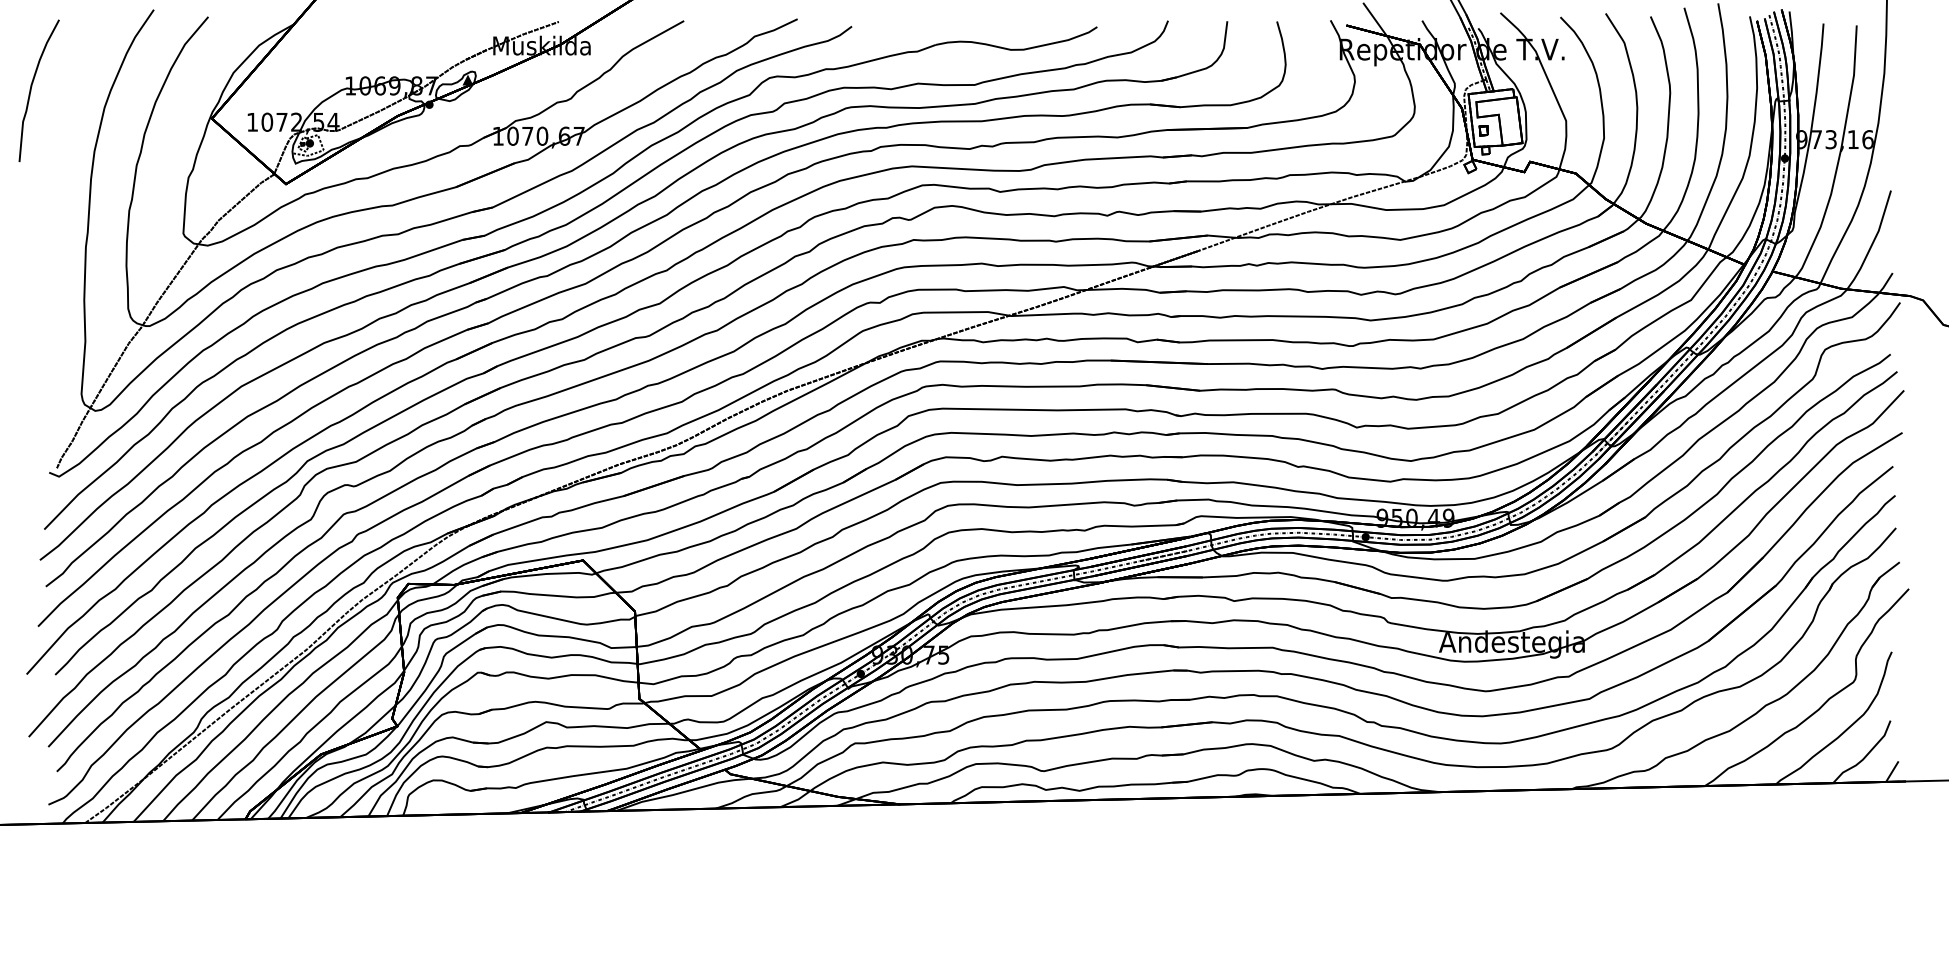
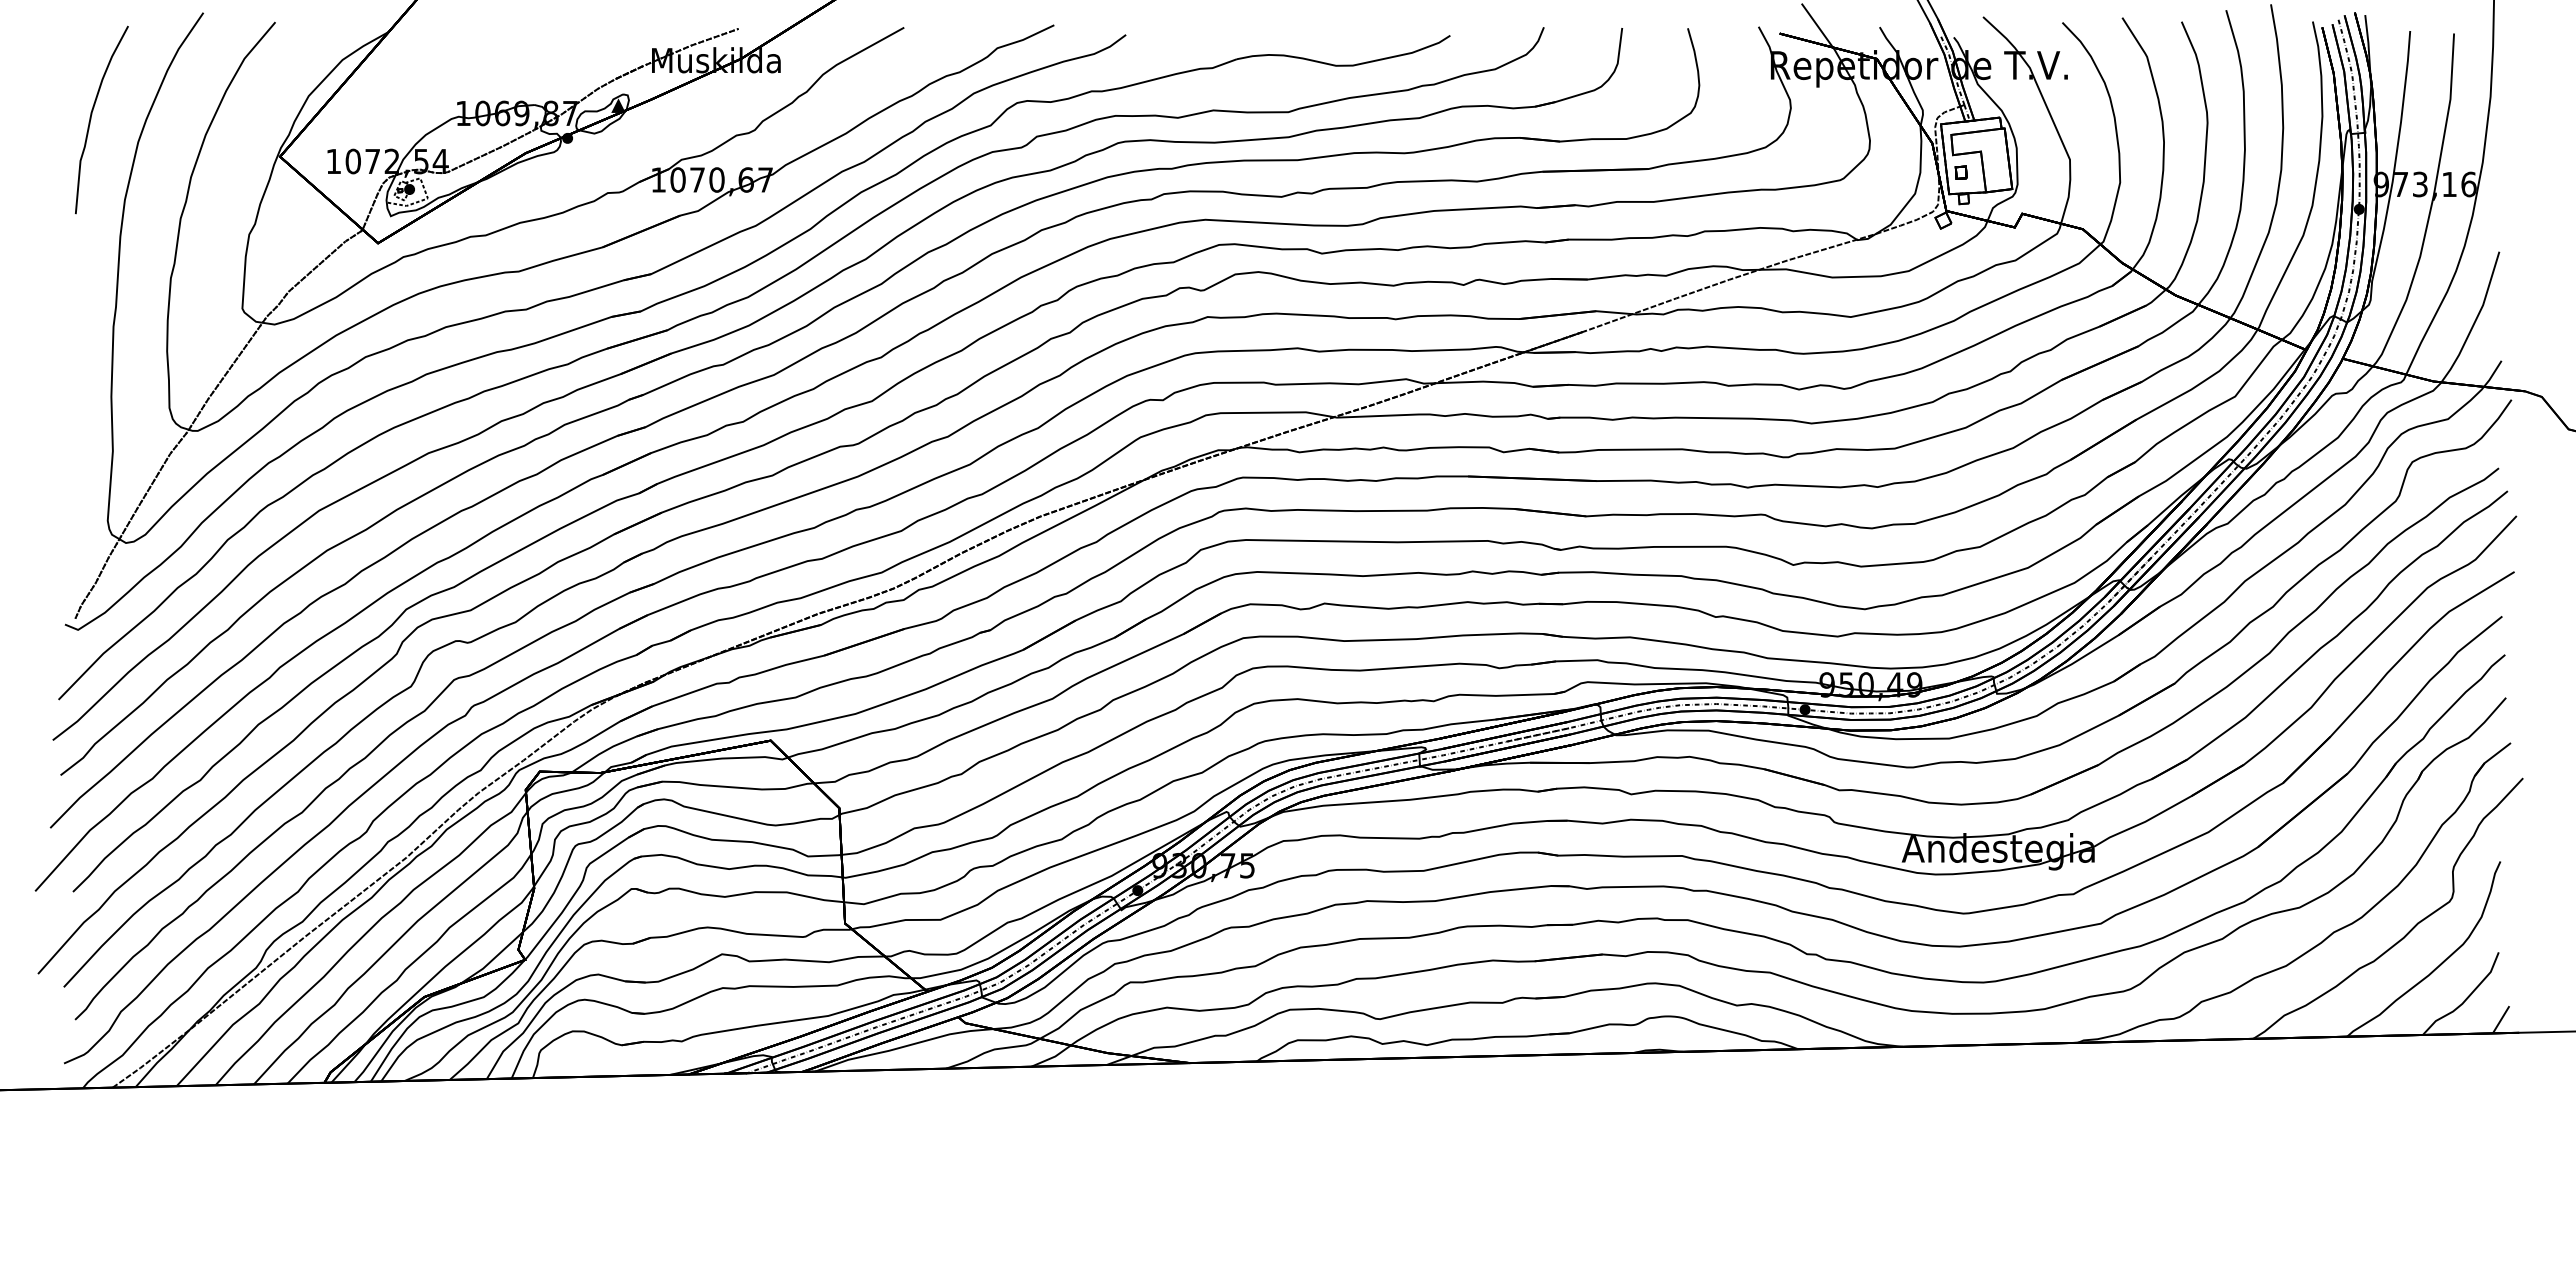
curve: (31, 90) -> (91, 119), moved

